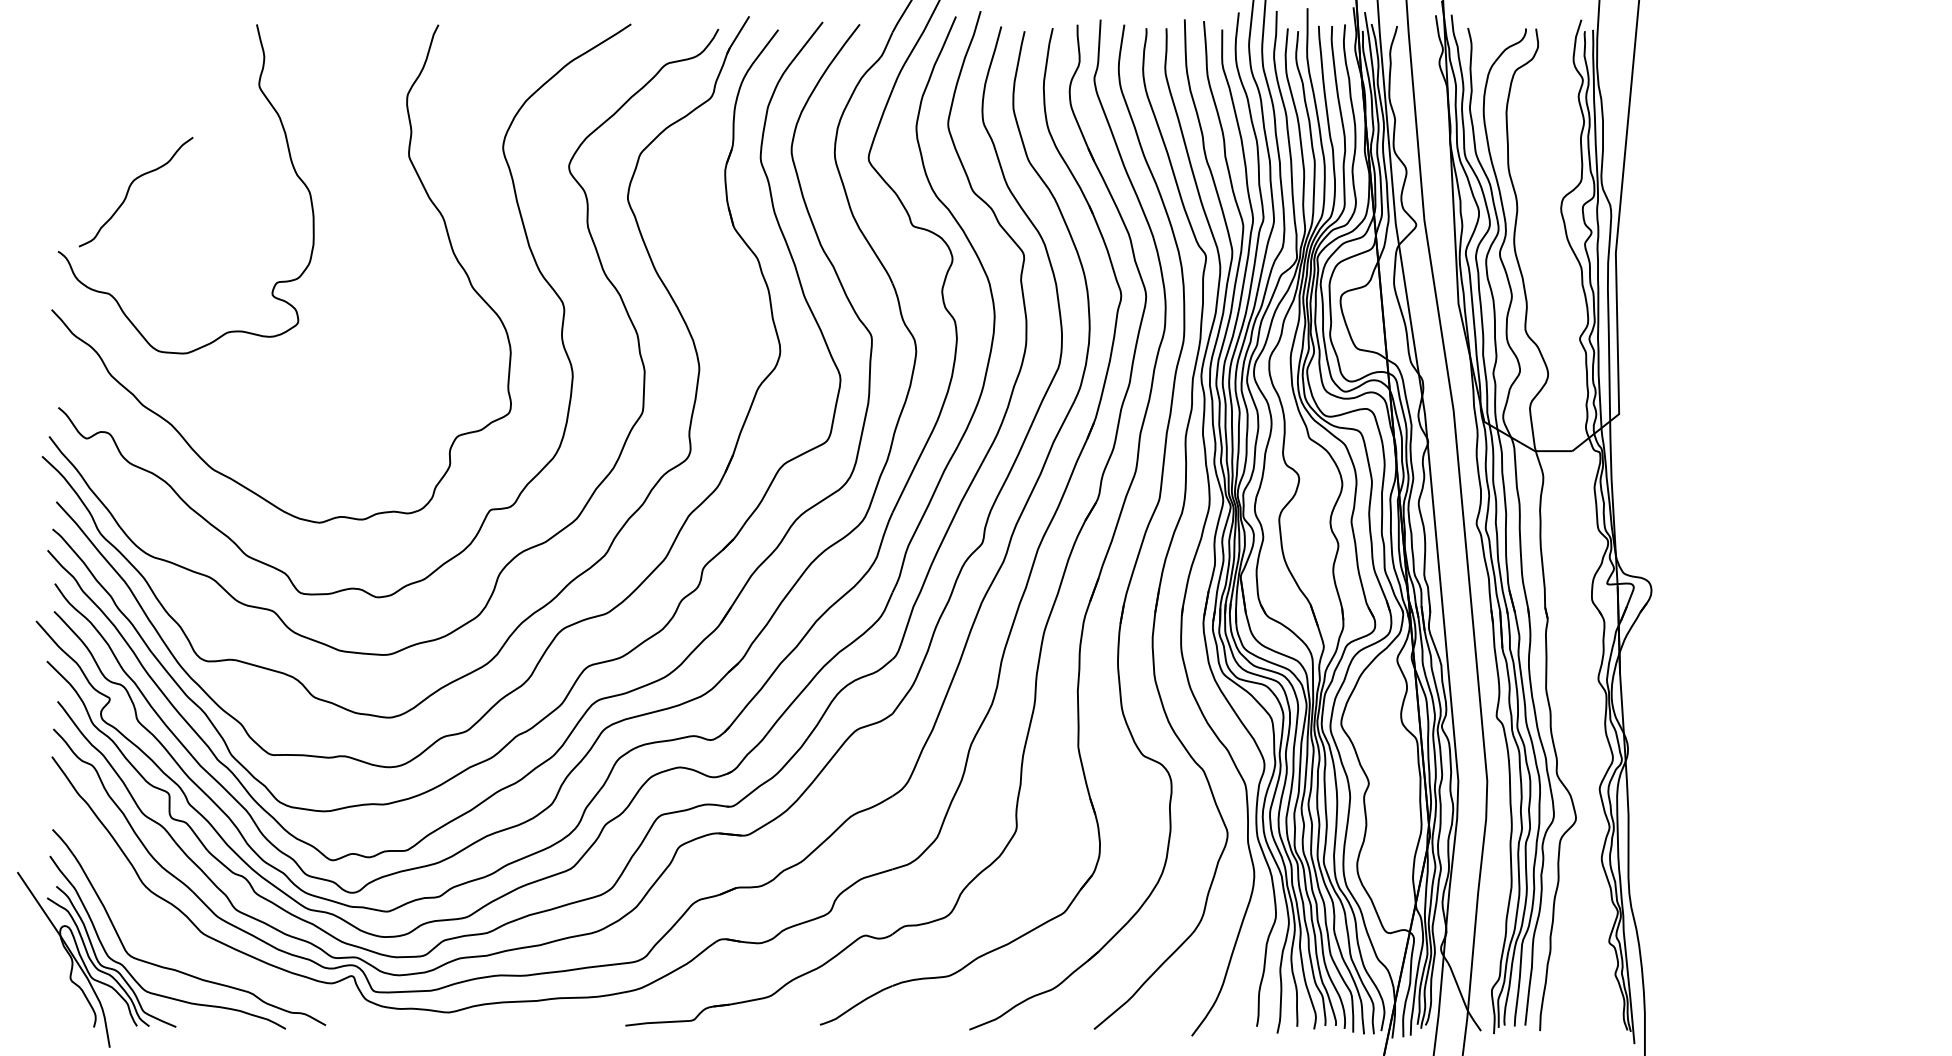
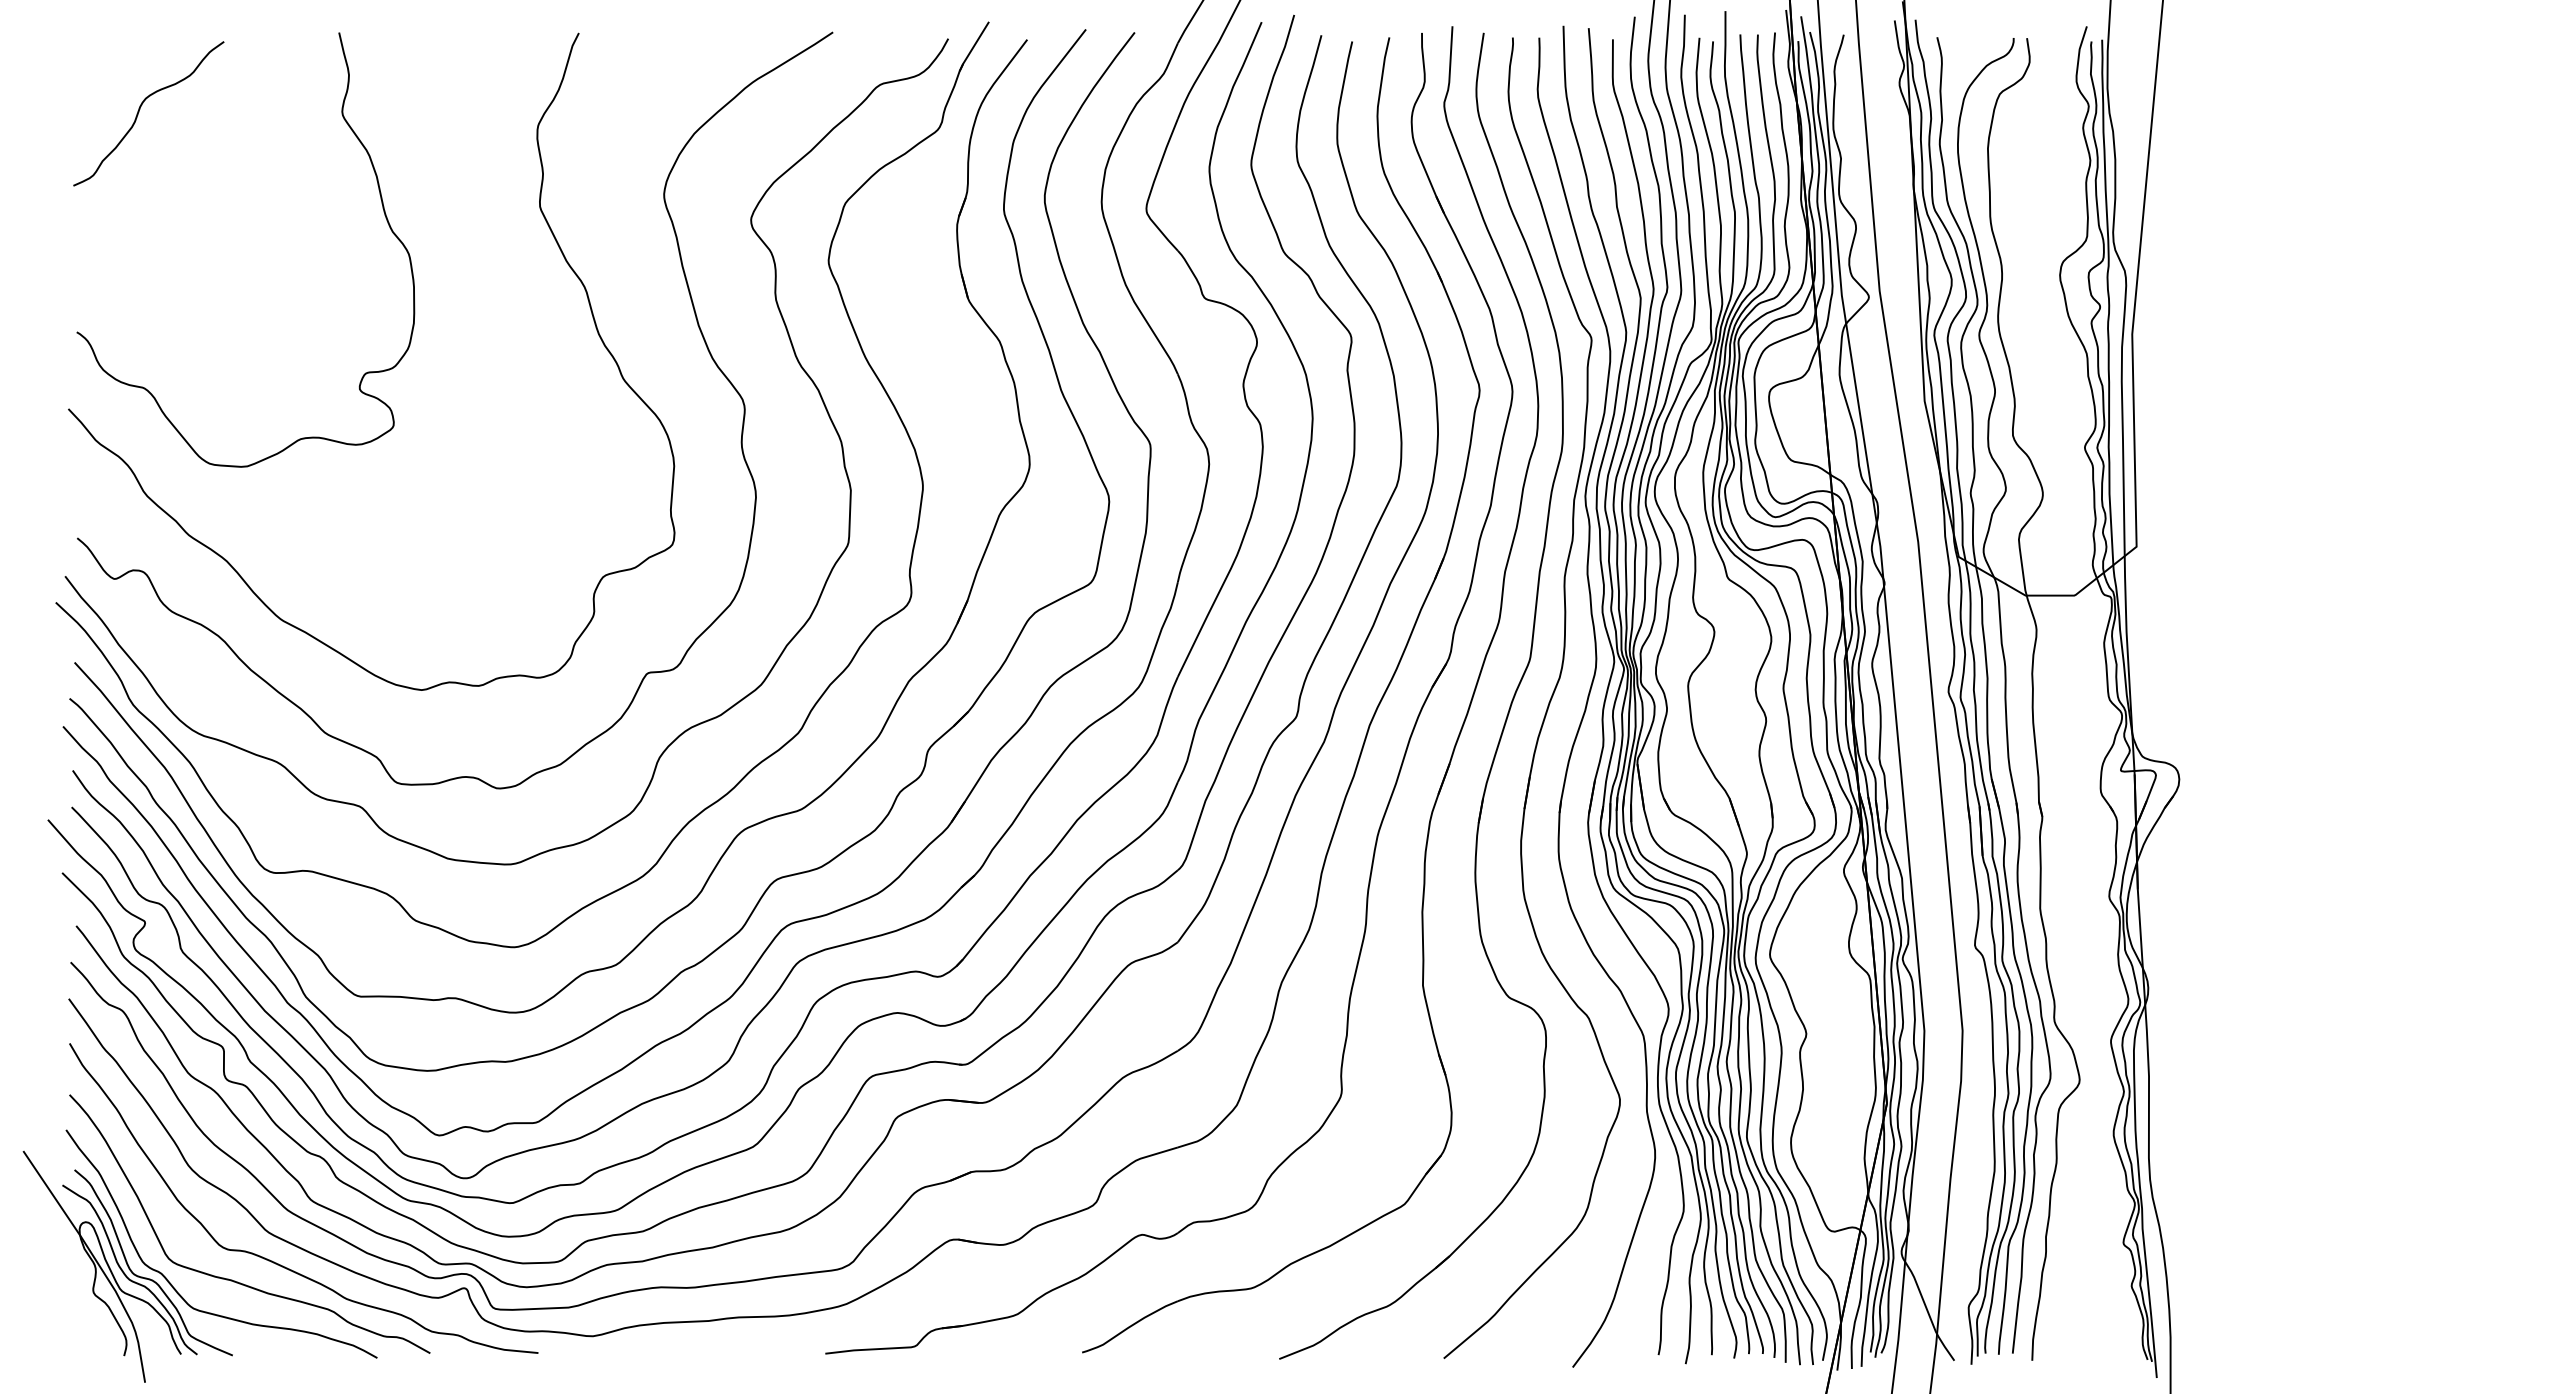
curve: (129, 188) -> (140, 109), moved
curve: (206, 955) -> (272, 1260), added

